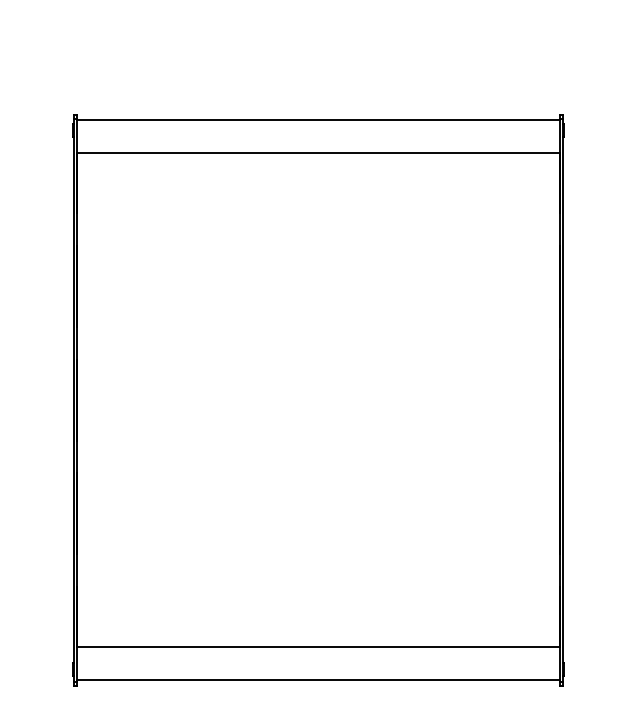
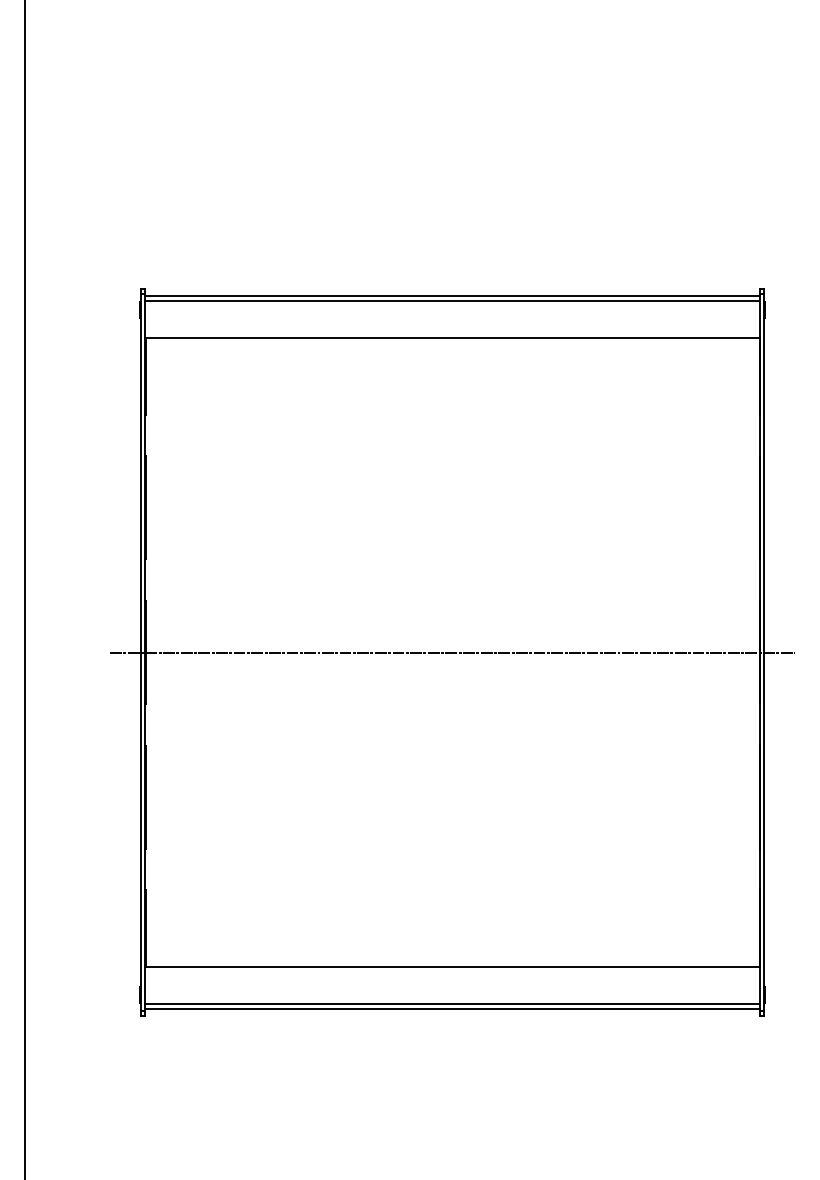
line: (318, 123) -> (452, 300), added
line: (318, 400) -> (452, 652), added
line: (318, 676) -> (452, 1004), added

